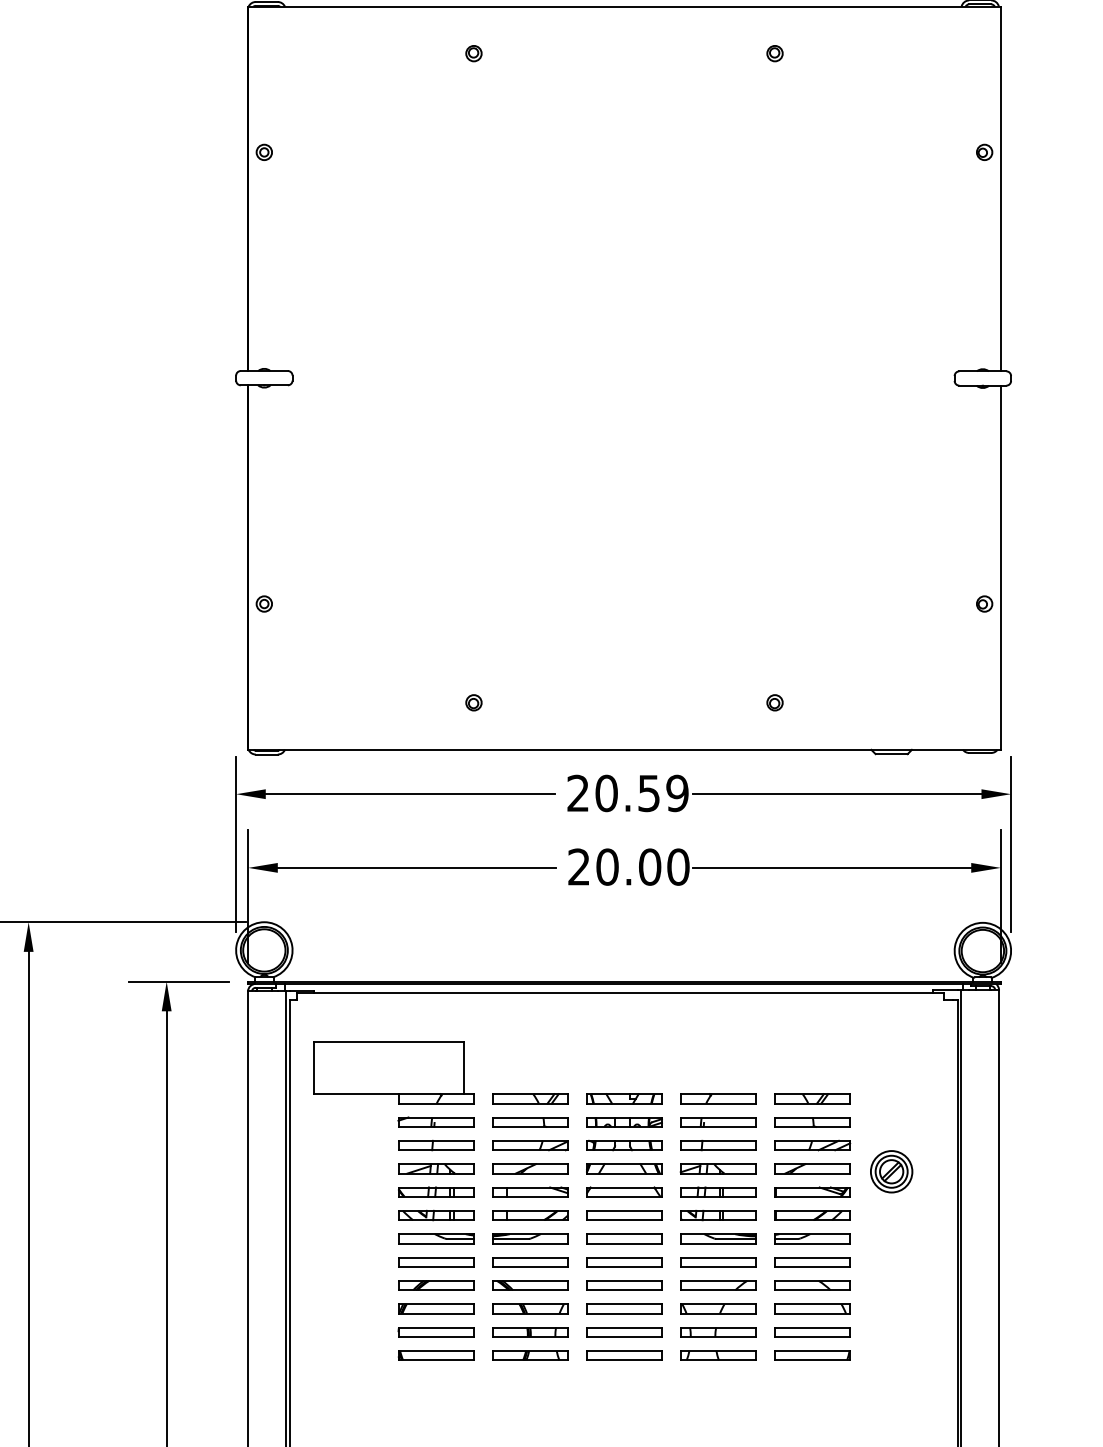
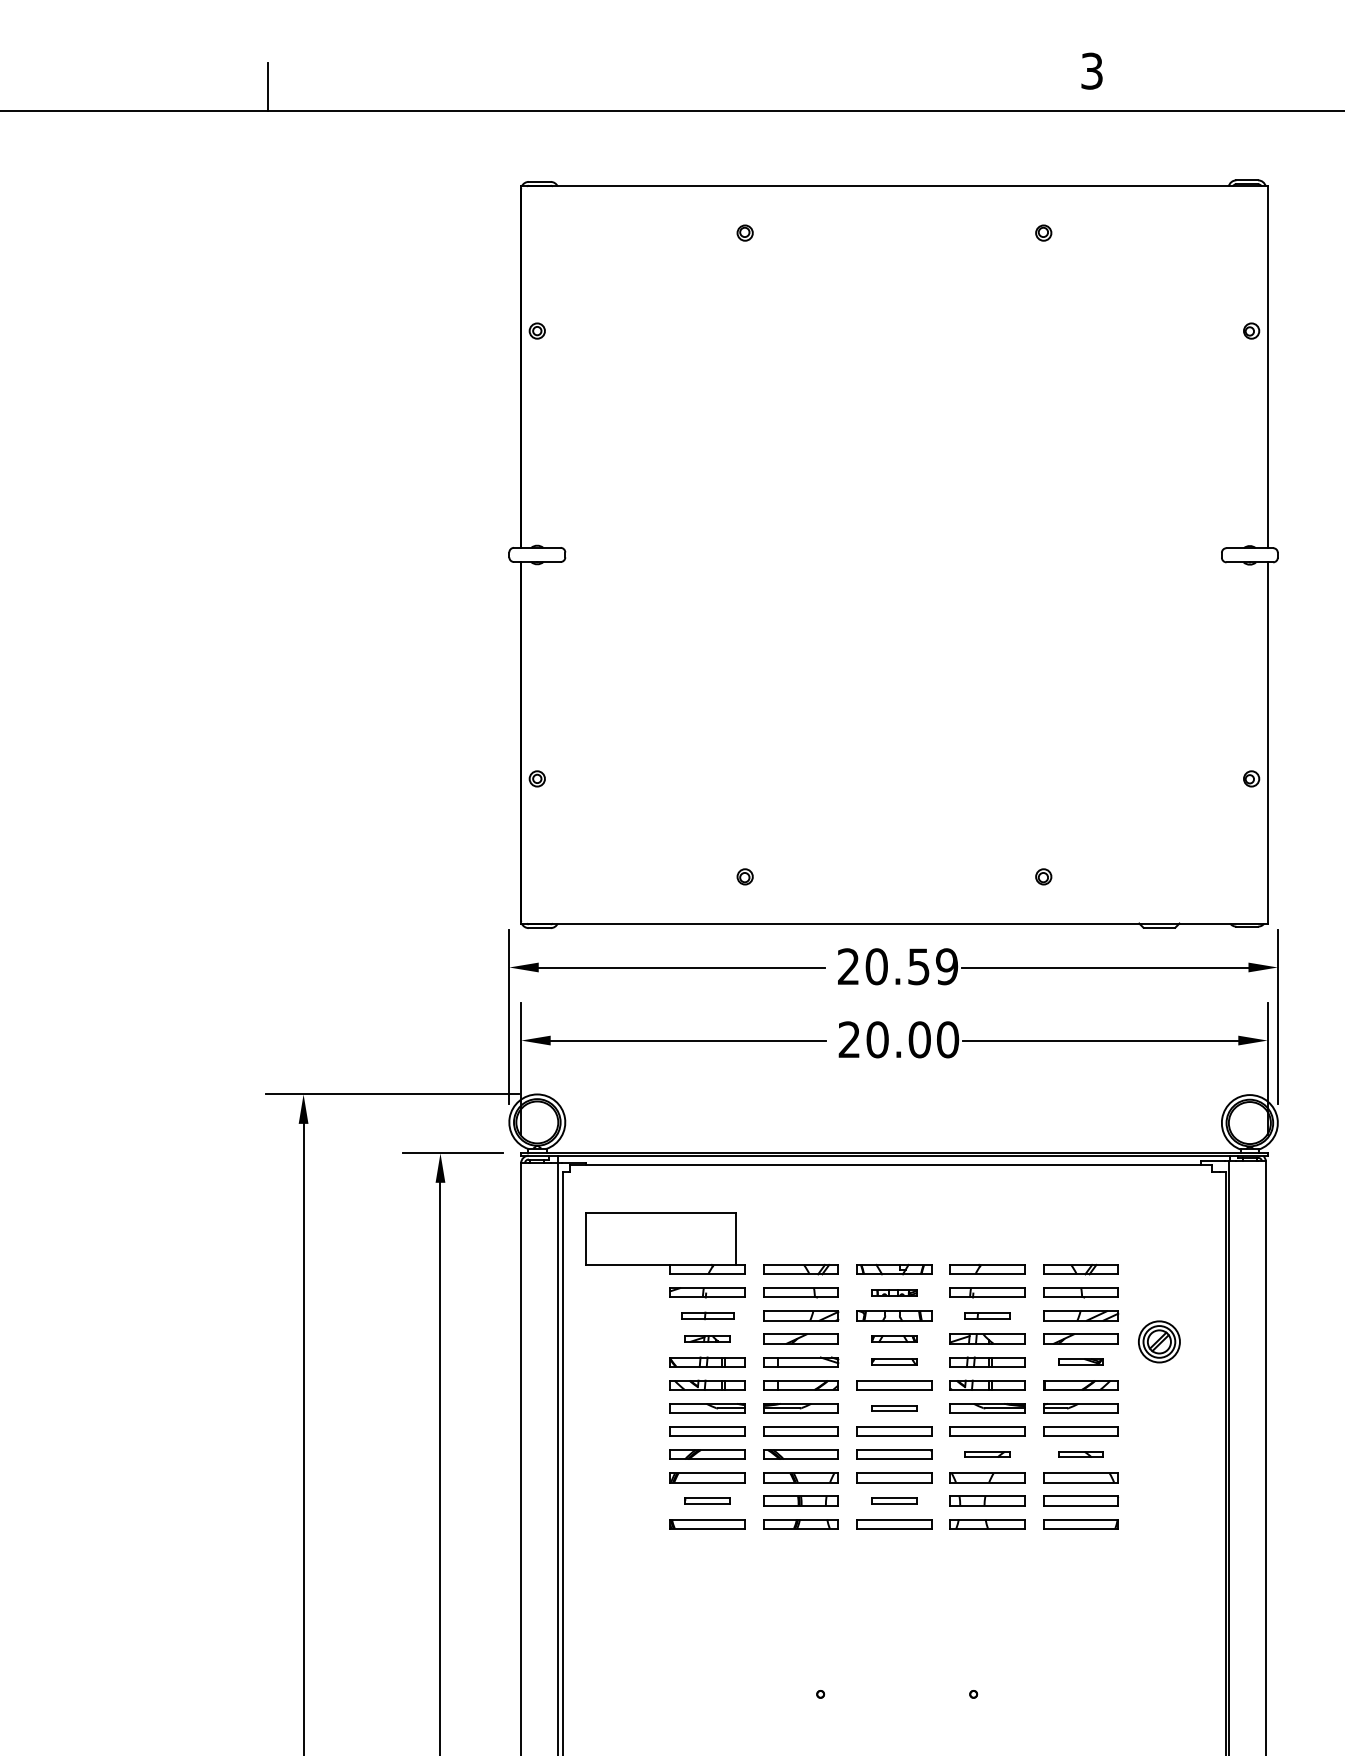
part: (624, 1121) -> (894, 1292), size x0.6
part: (435, 1145) -> (707, 1315), size x0.7
part: (718, 1145) -> (987, 1315), size x0.6
part: (435, 1168) -> (707, 1338), size x0.6
part: (624, 1168) -> (894, 1338), size x0.6
part: (624, 1191) -> (894, 1361), size x0.6
part: (812, 1191) -> (1080, 1361), size x0.6
part: (624, 1238) -> (894, 1408), size x0.6
part: (718, 1285) -> (987, 1454), size x0.6
part: (812, 1285) -> (1080, 1454), size x0.6
part: (435, 1331) -> (707, 1500), size x0.6
part: (624, 1331) -> (894, 1500), size x0.6

